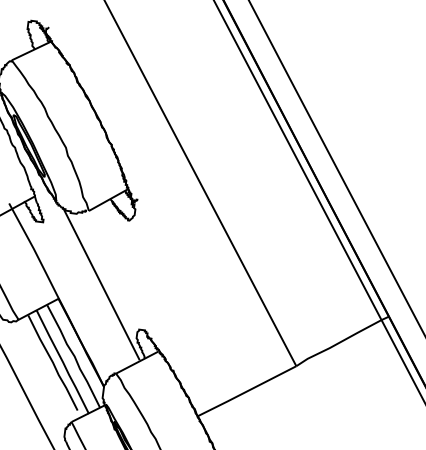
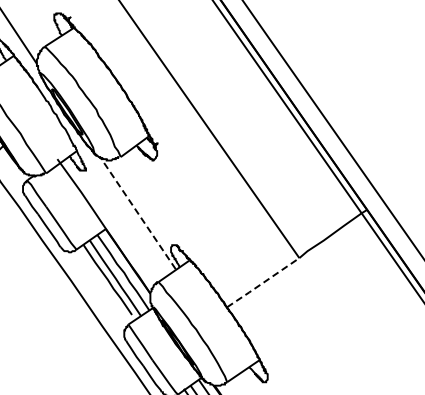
line: (100, 284) -> (137, 213), solid -> dashed
line: (247, 390) -> (263, 282), solid -> dashed

